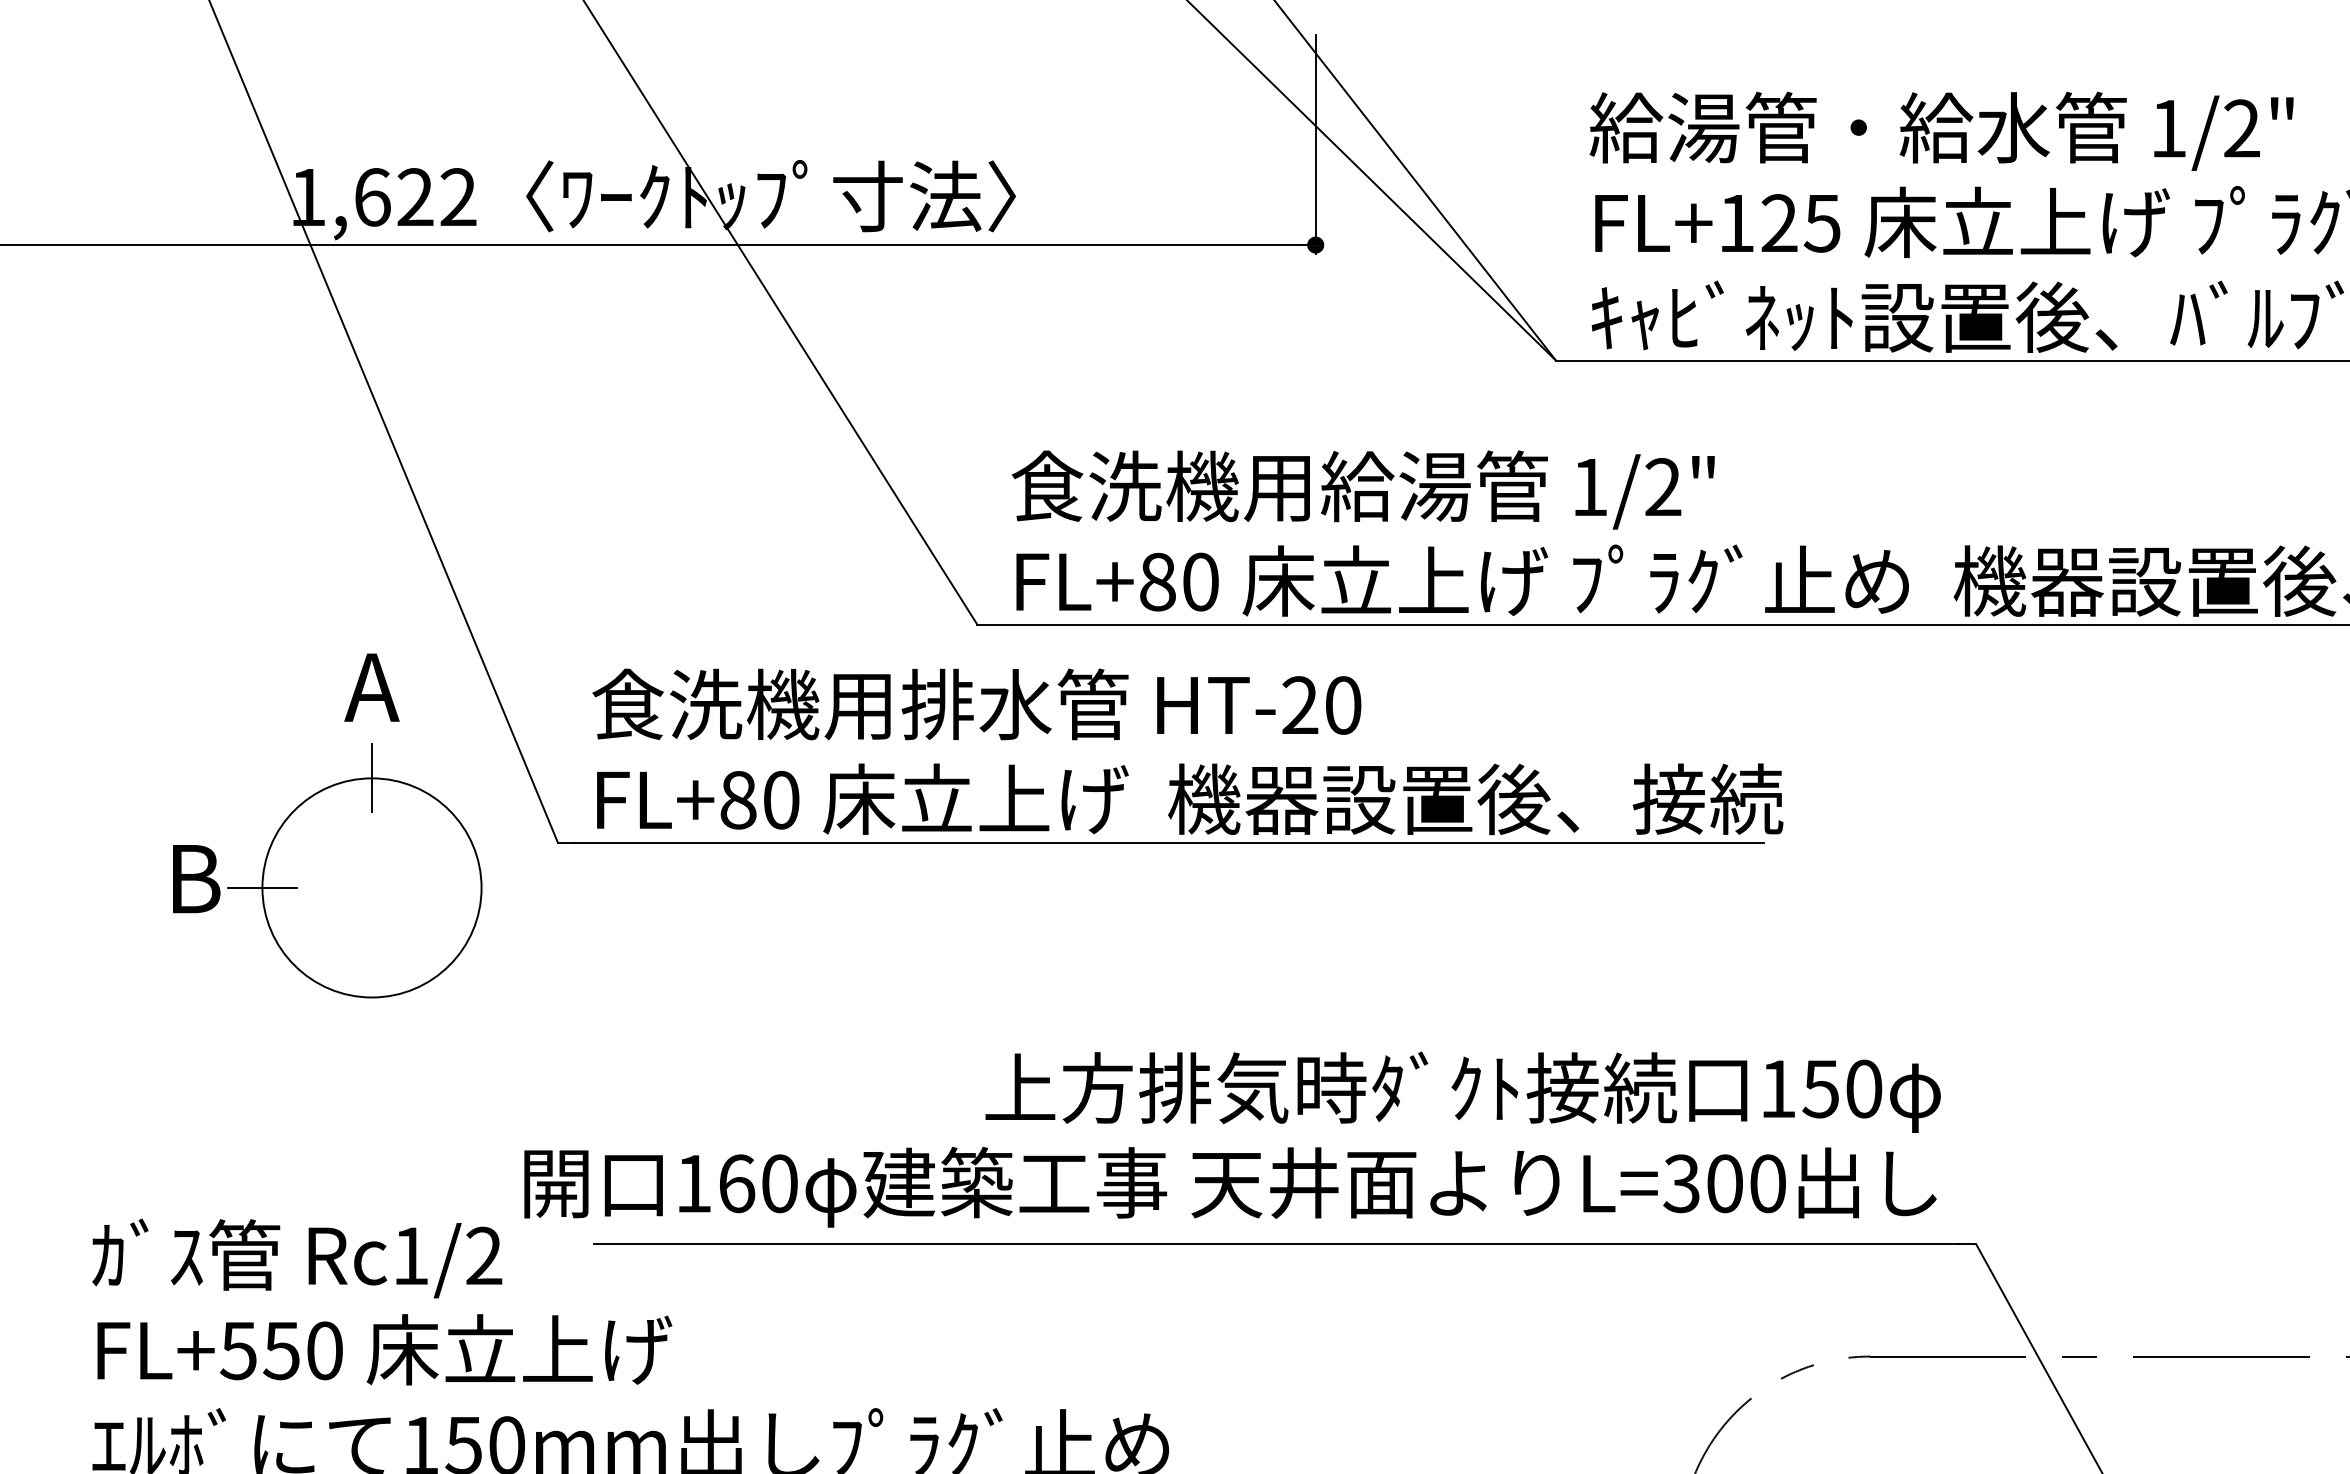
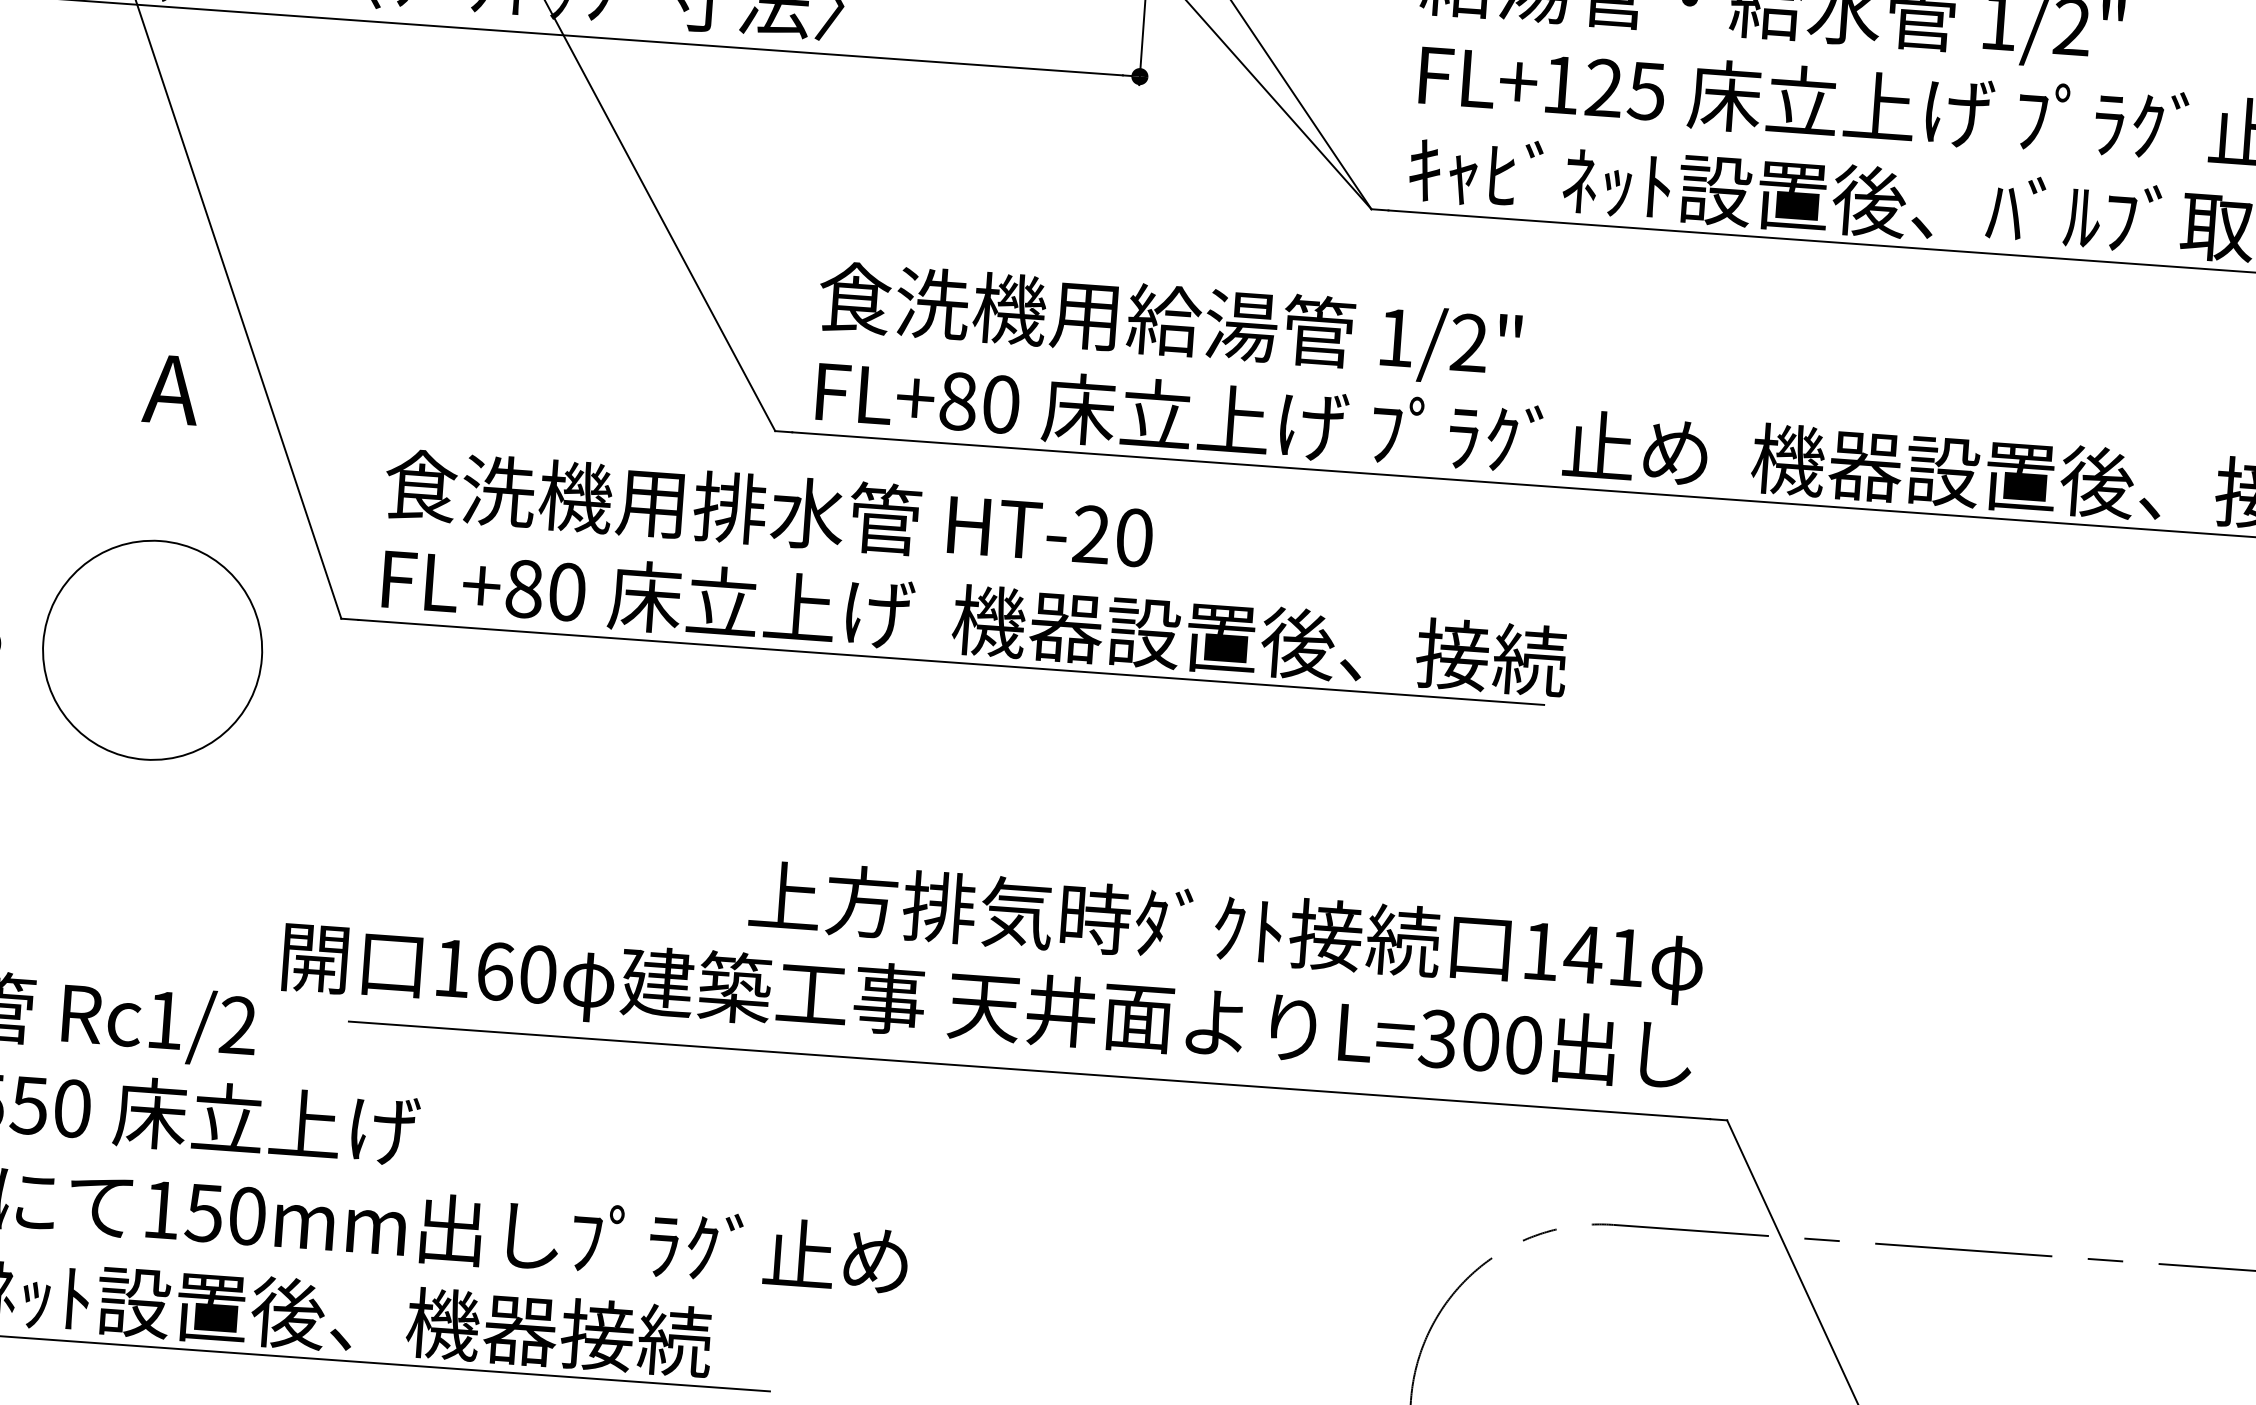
text: (371, 687) -> (170, 389), moved
line: (372, 778) -> (160, 541), removed
line: (262, 887) -> (43, 642), removed
text: (1841, 1088) -> (1604, 955), 150 -> 141

